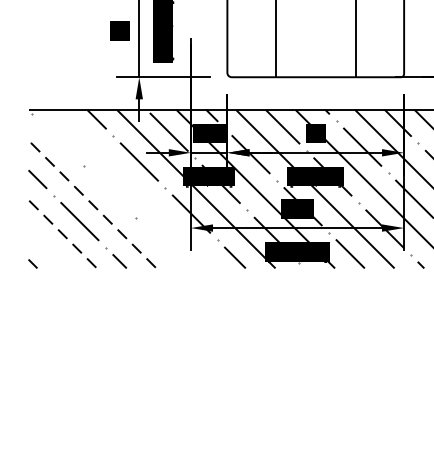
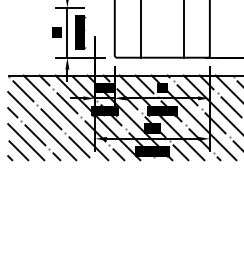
line: (57, 140) -> (23, 91), added
line: (135, 188) -> (65, 117), added
line: (109, 192) -> (51, 119), added
line: (91, 203) -> (41, 125), dashed -> solid
line: (61, 233) -> (25, 141), dashed -> solid
line: (161, 244) -> (79, 147), added
line: (48, 249) -> (18, 150), added

